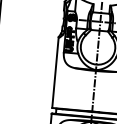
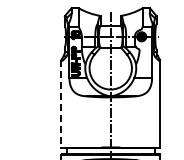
line: (55, 72) -> (61, 103), solid -> dashed

